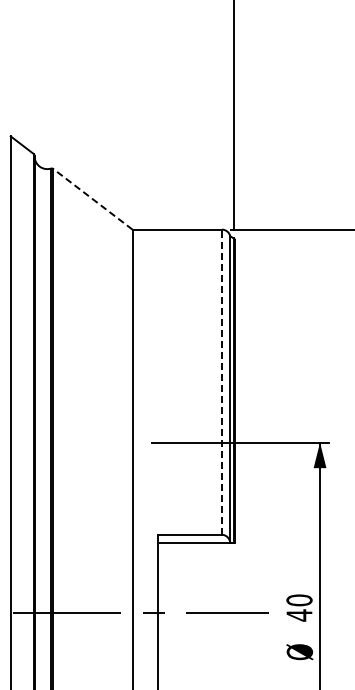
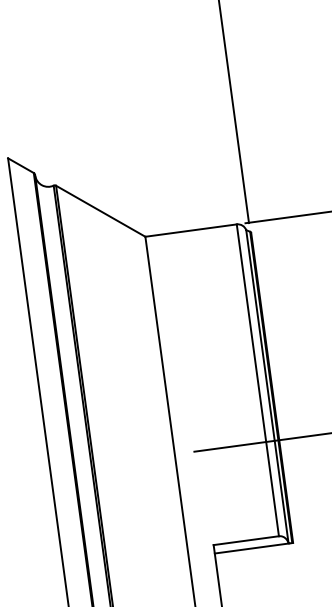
line: (92, 199) -> (100, 211), dashed -> solid
line: (221, 382) -> (257, 380), dashed -> solid

